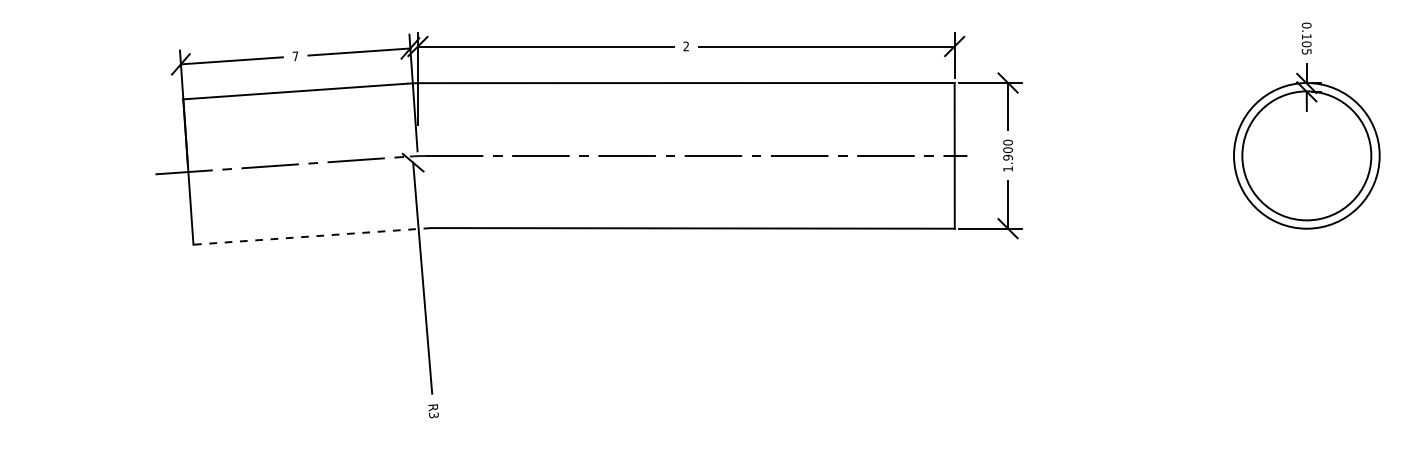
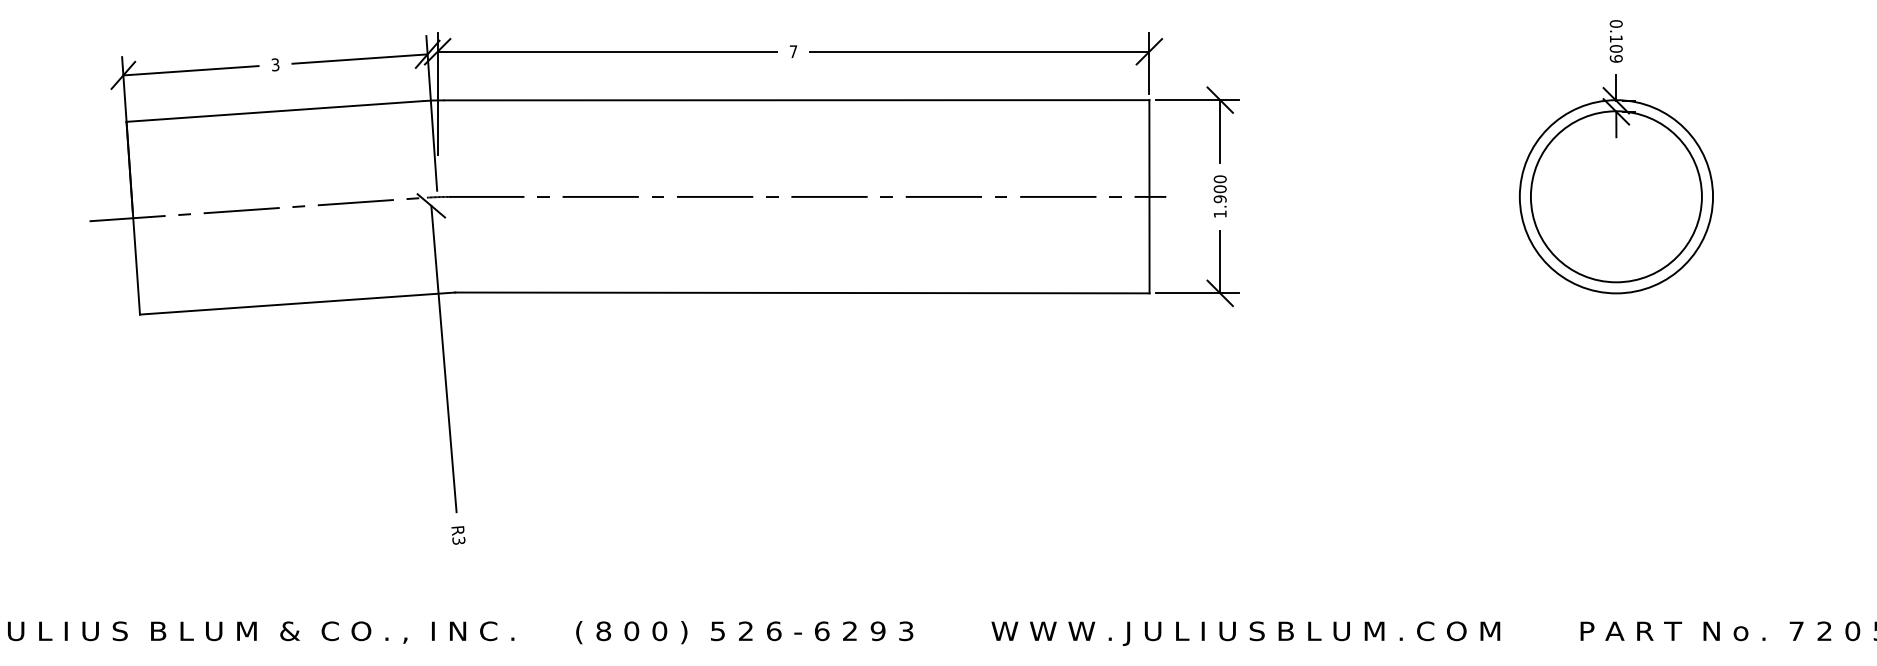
text: (686, 46) -> (793, 51), 2 -> 7
text: (1306, 51) -> (1616, 58), 0.105 -> 0.109
text: (295, 56) -> (275, 64), 7 -> 3
line: (312, 236) -> (297, 303), dashed -> solid

